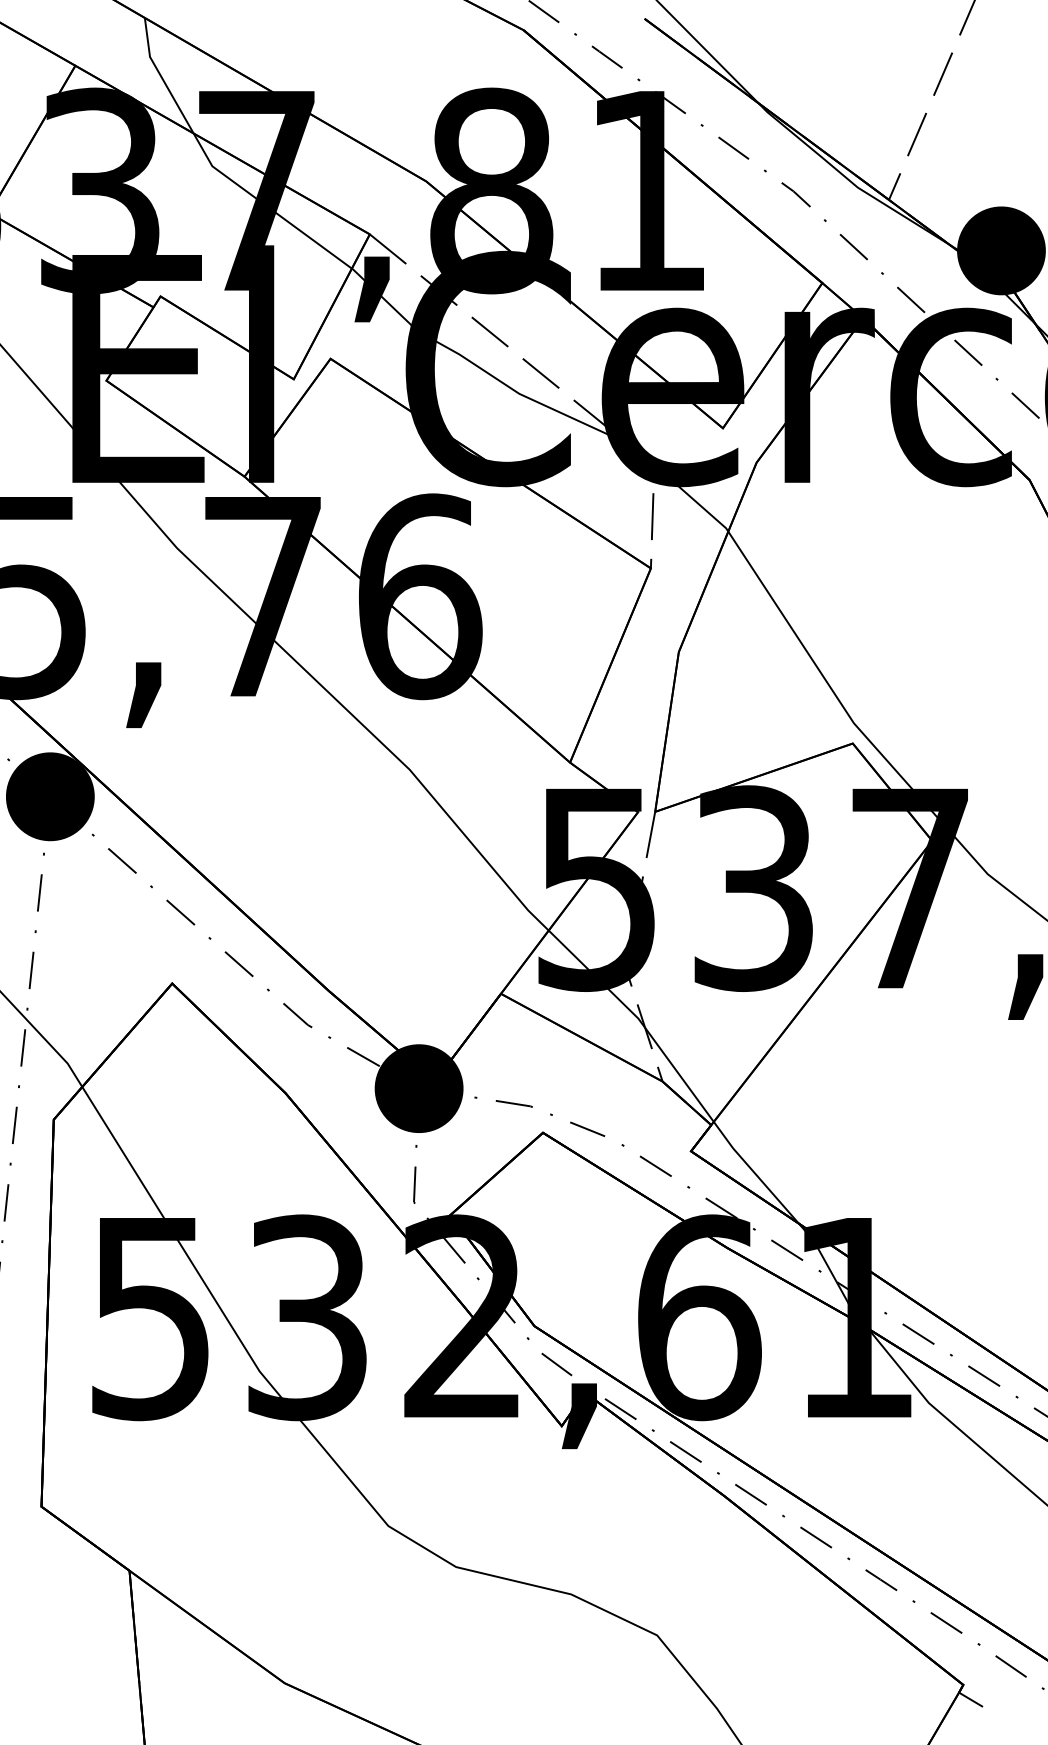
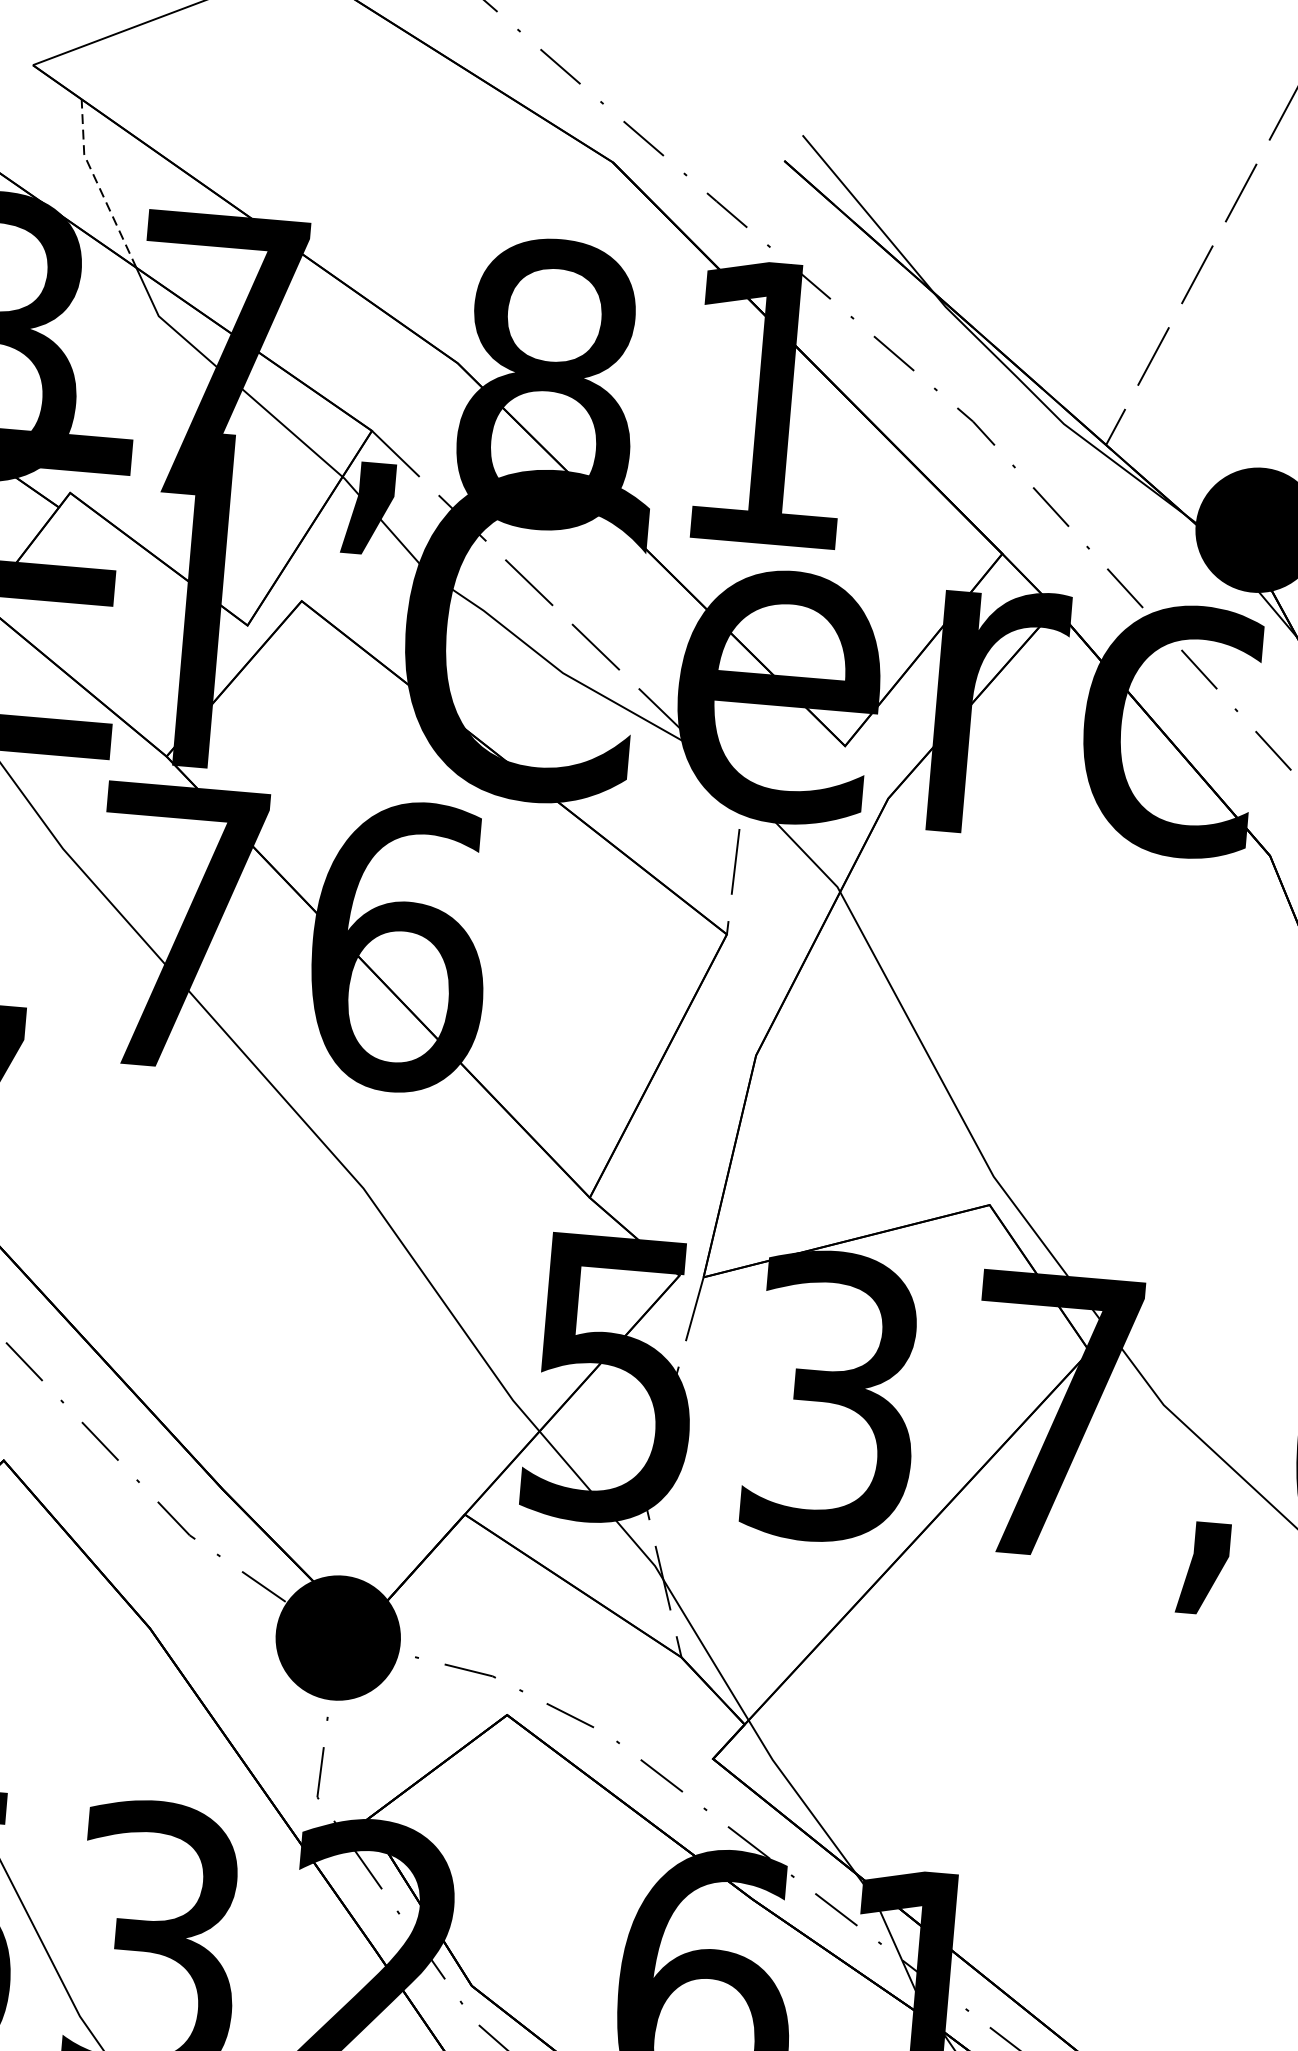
line: (161, 77) -> (97, 185), solid -> dashed

